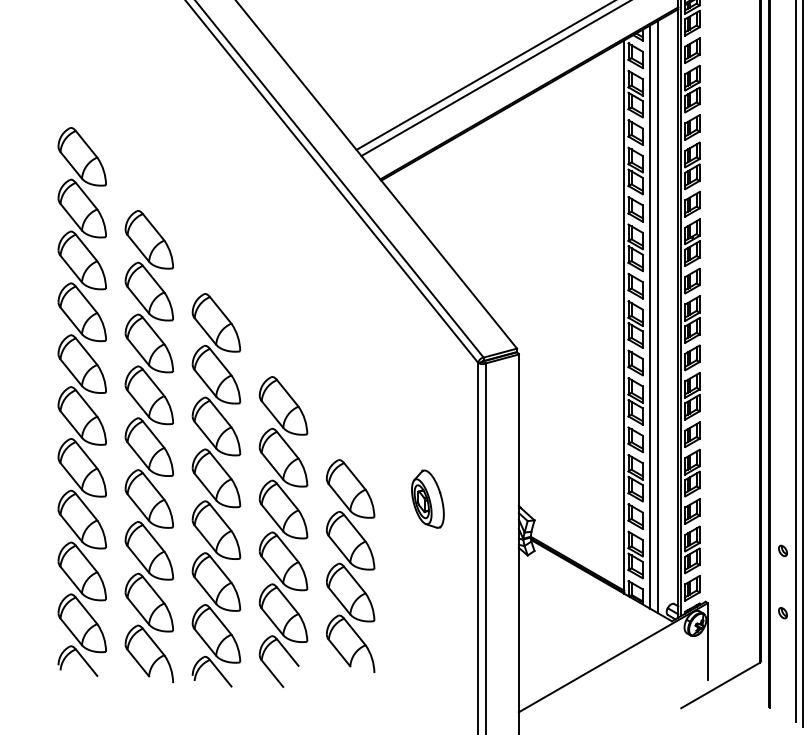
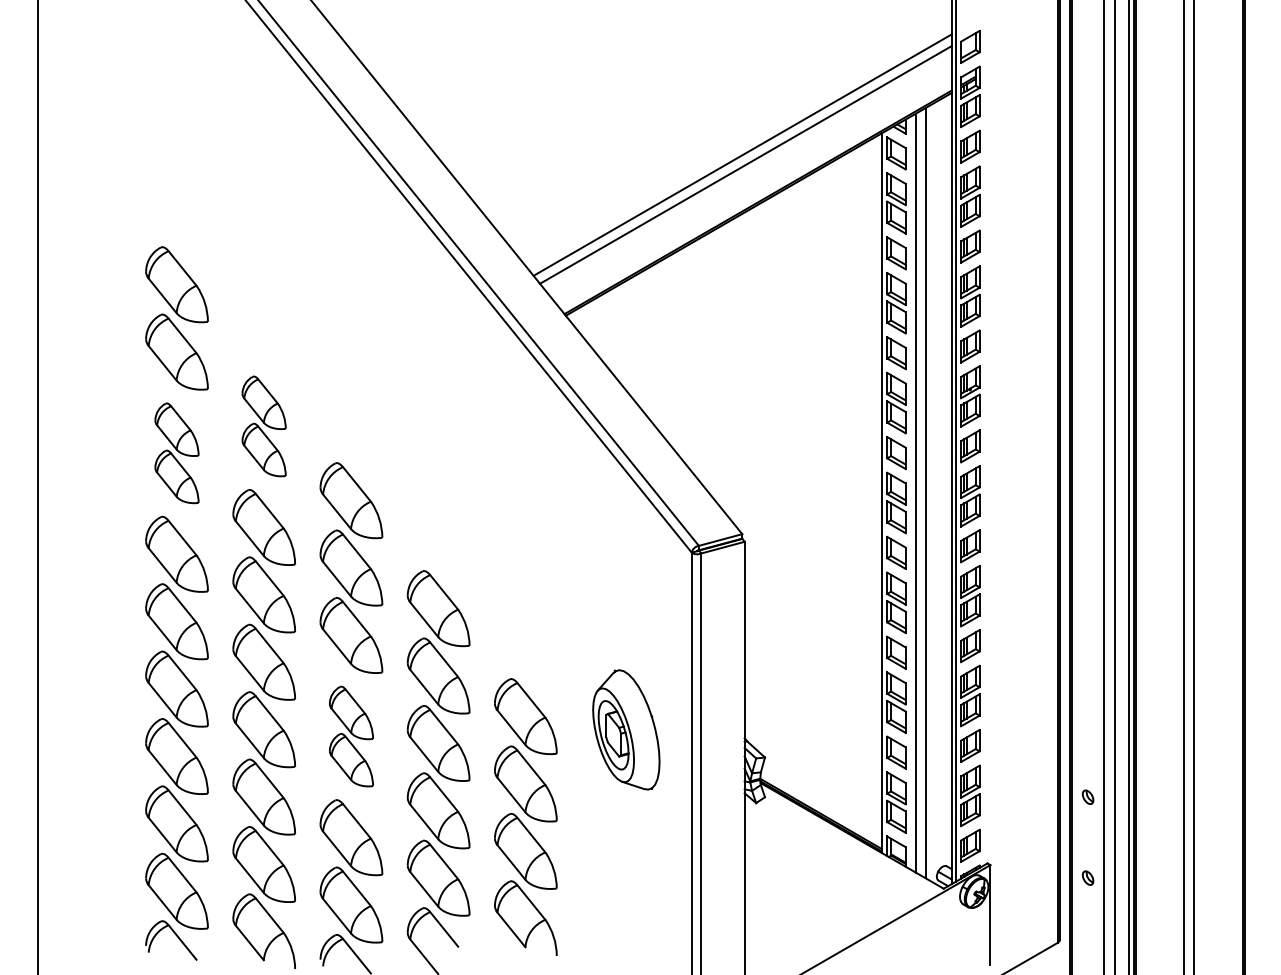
part: (148, 265) -> (263, 426), size x0.7
part: (81, 286) -> (176, 453), size x0.7
part: (428, 498) -> (626, 729), size x1.6
part: (216, 504) -> (351, 736), size x0.7

